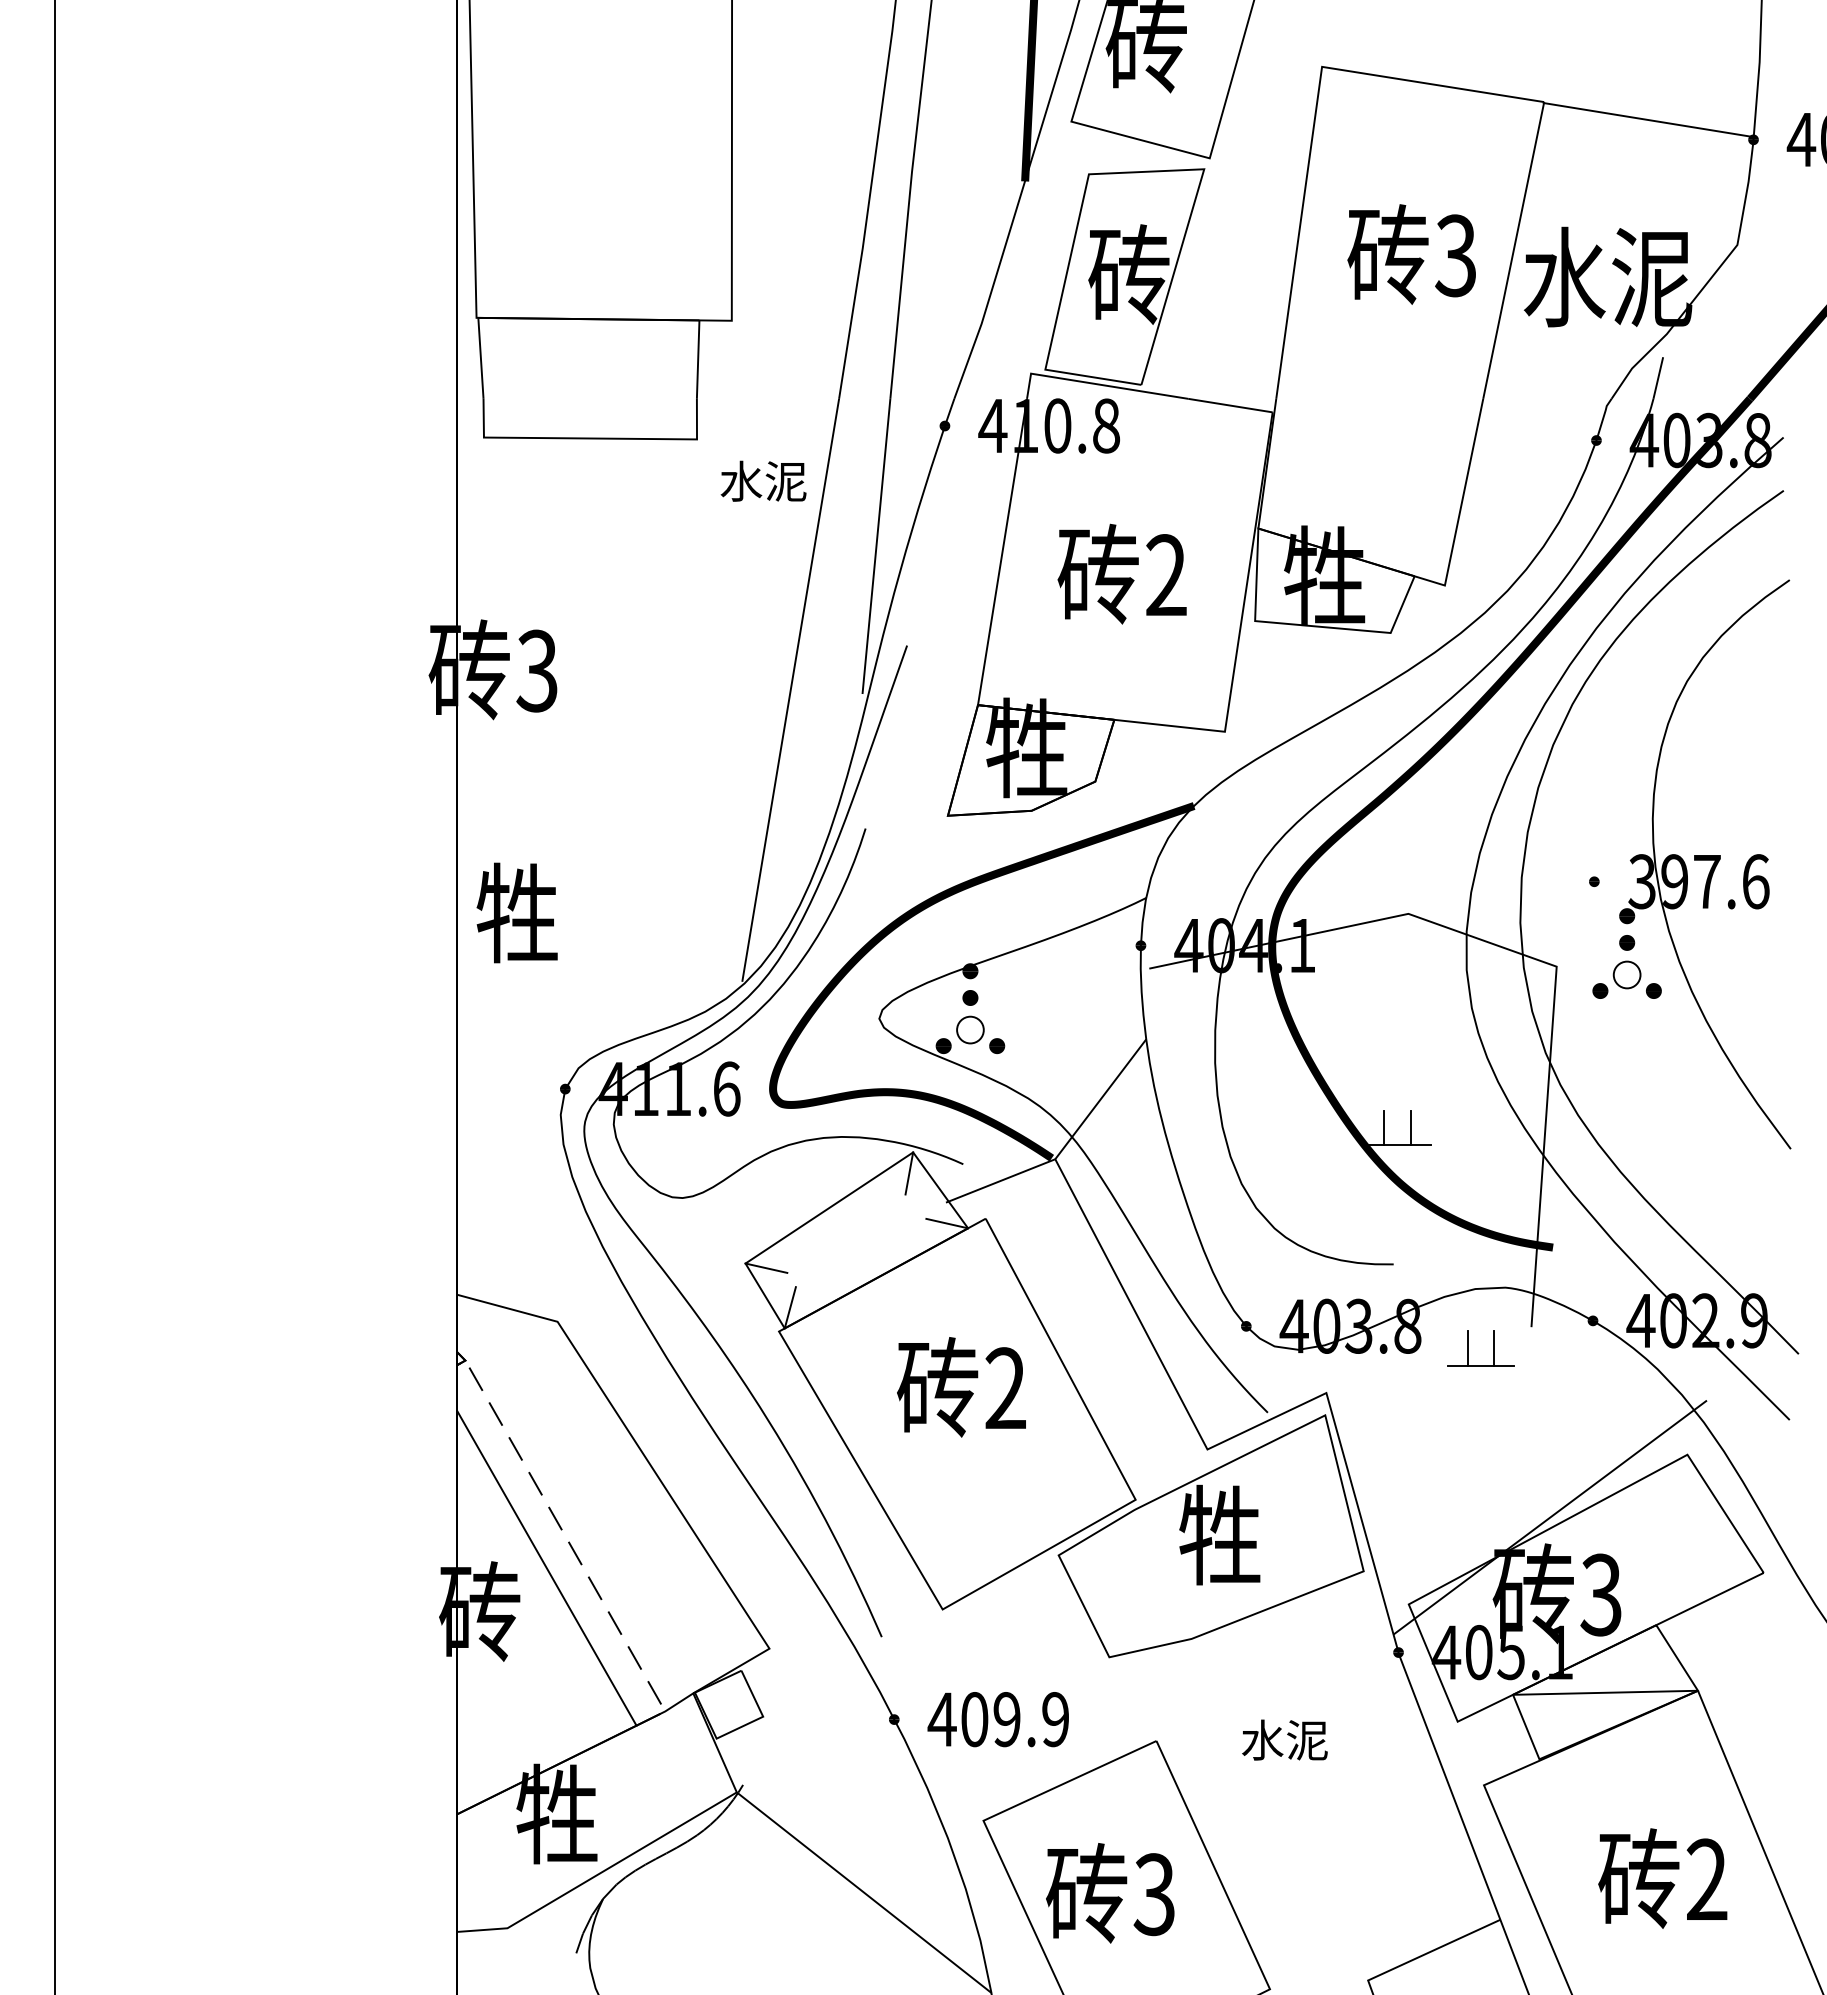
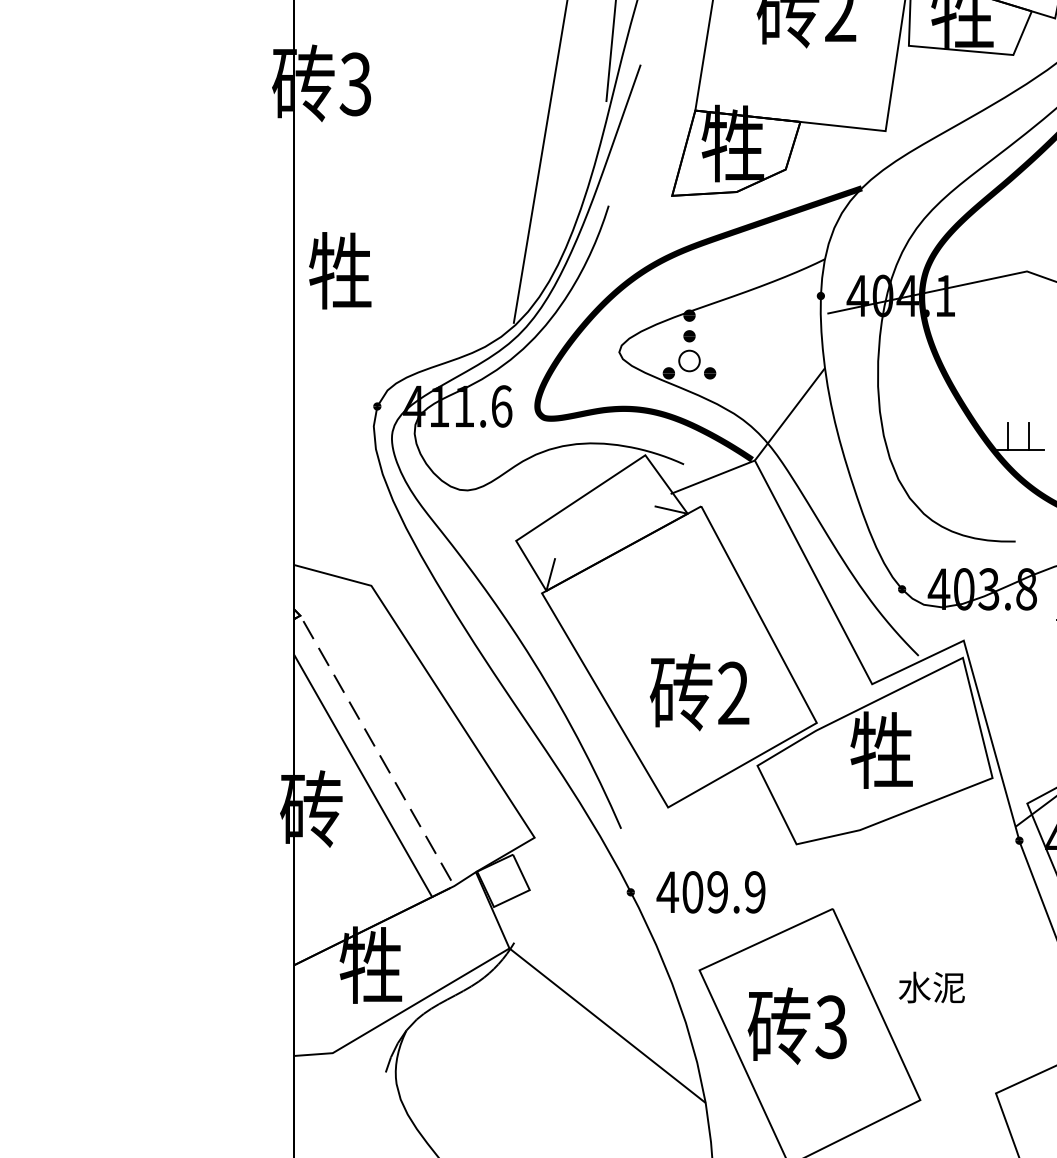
line: (909, 1173) -> (642, 471), removed
line: (766, 1267) -> (532, 543), removed
text: (961, 1387) -> (699, 692), moved
text: (1284, 1739) -> (931, 987), moved

